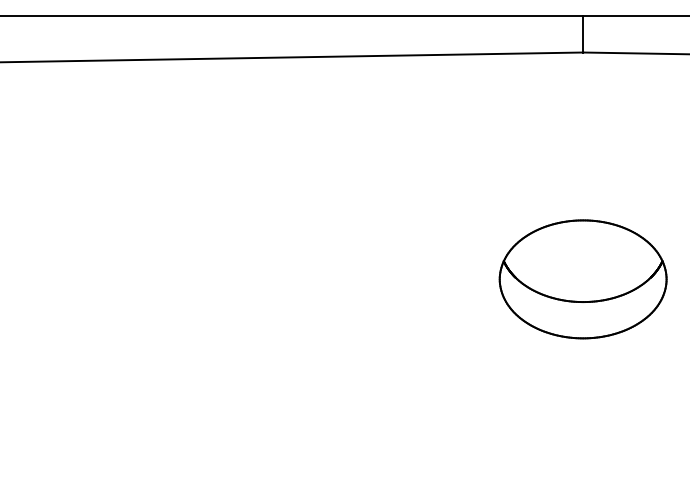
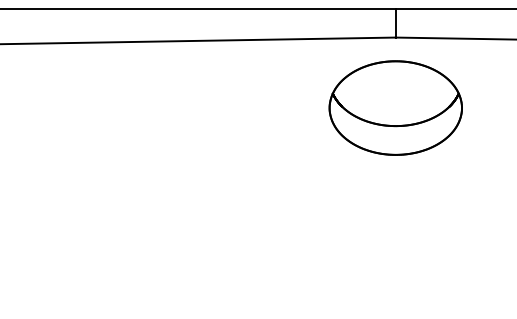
part: (582, 279) -> (395, 108), moved

